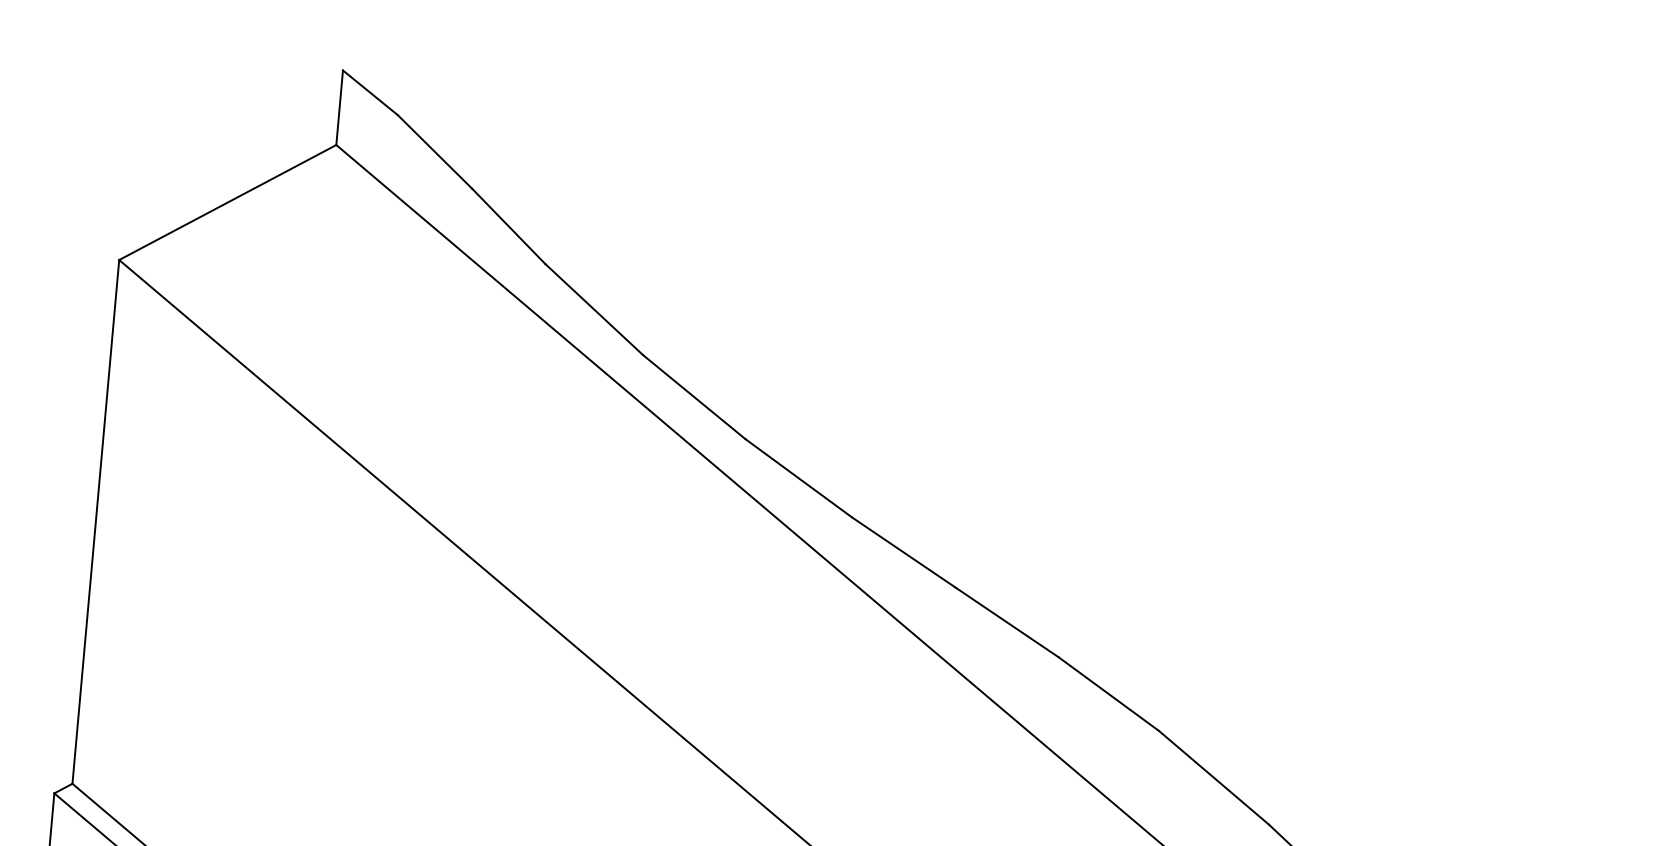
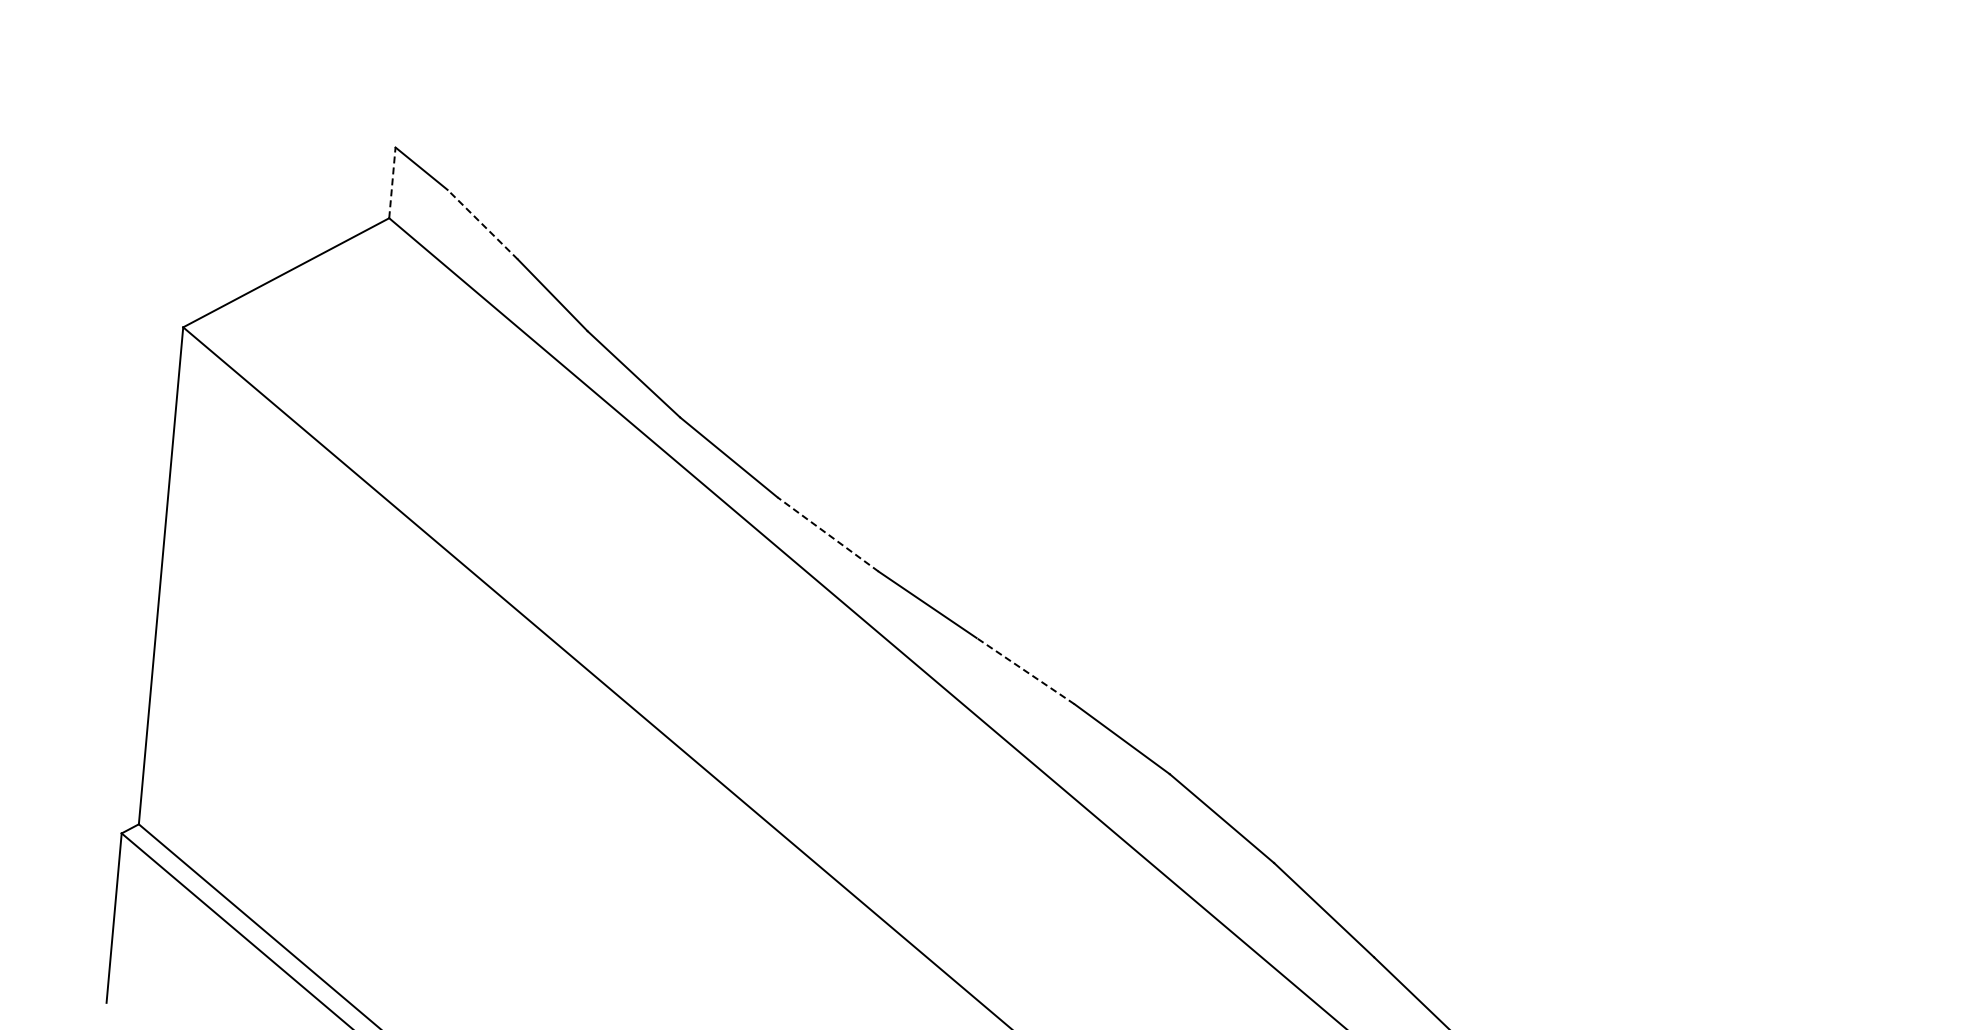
line: (339, 107) -> (392, 182), solid -> dashed
line: (434, 151) -> (482, 224), solid -> dashed
line: (799, 478) -> (828, 534), solid -> dashed
line: (1006, 621) -> (1025, 670), solid -> dashed

